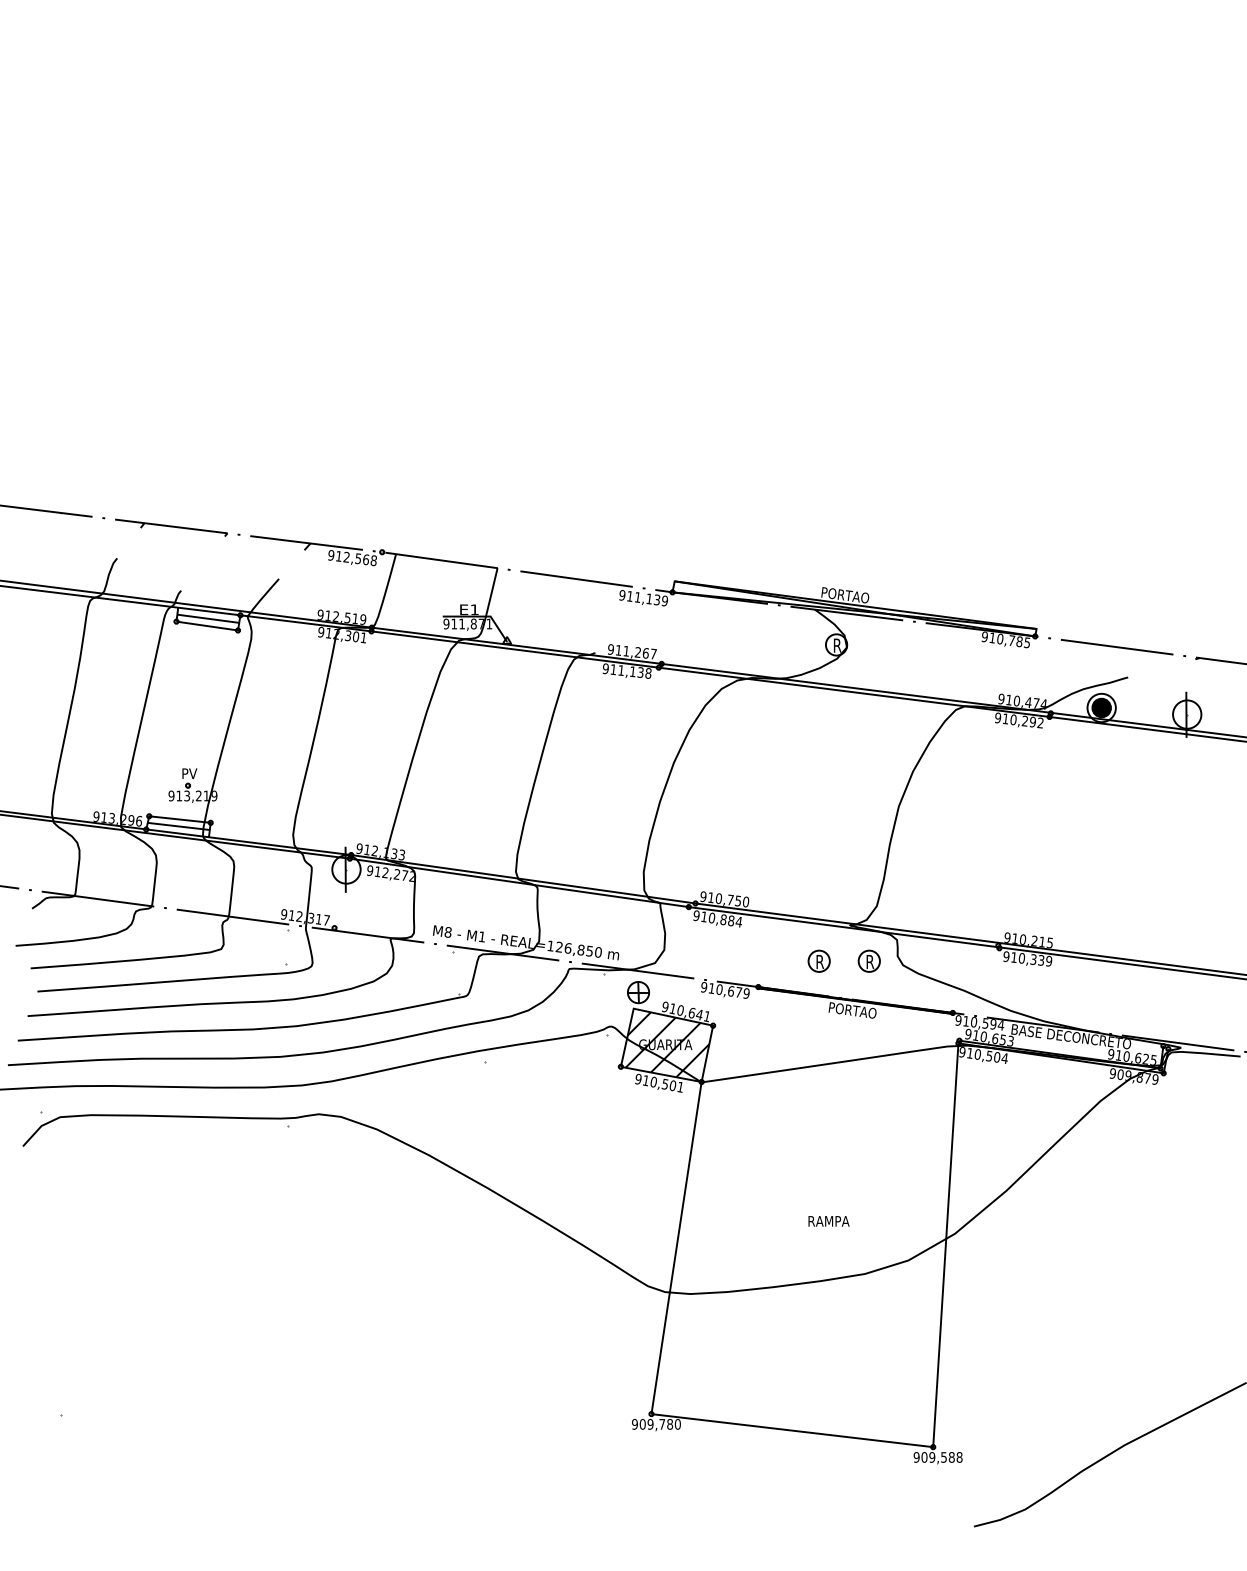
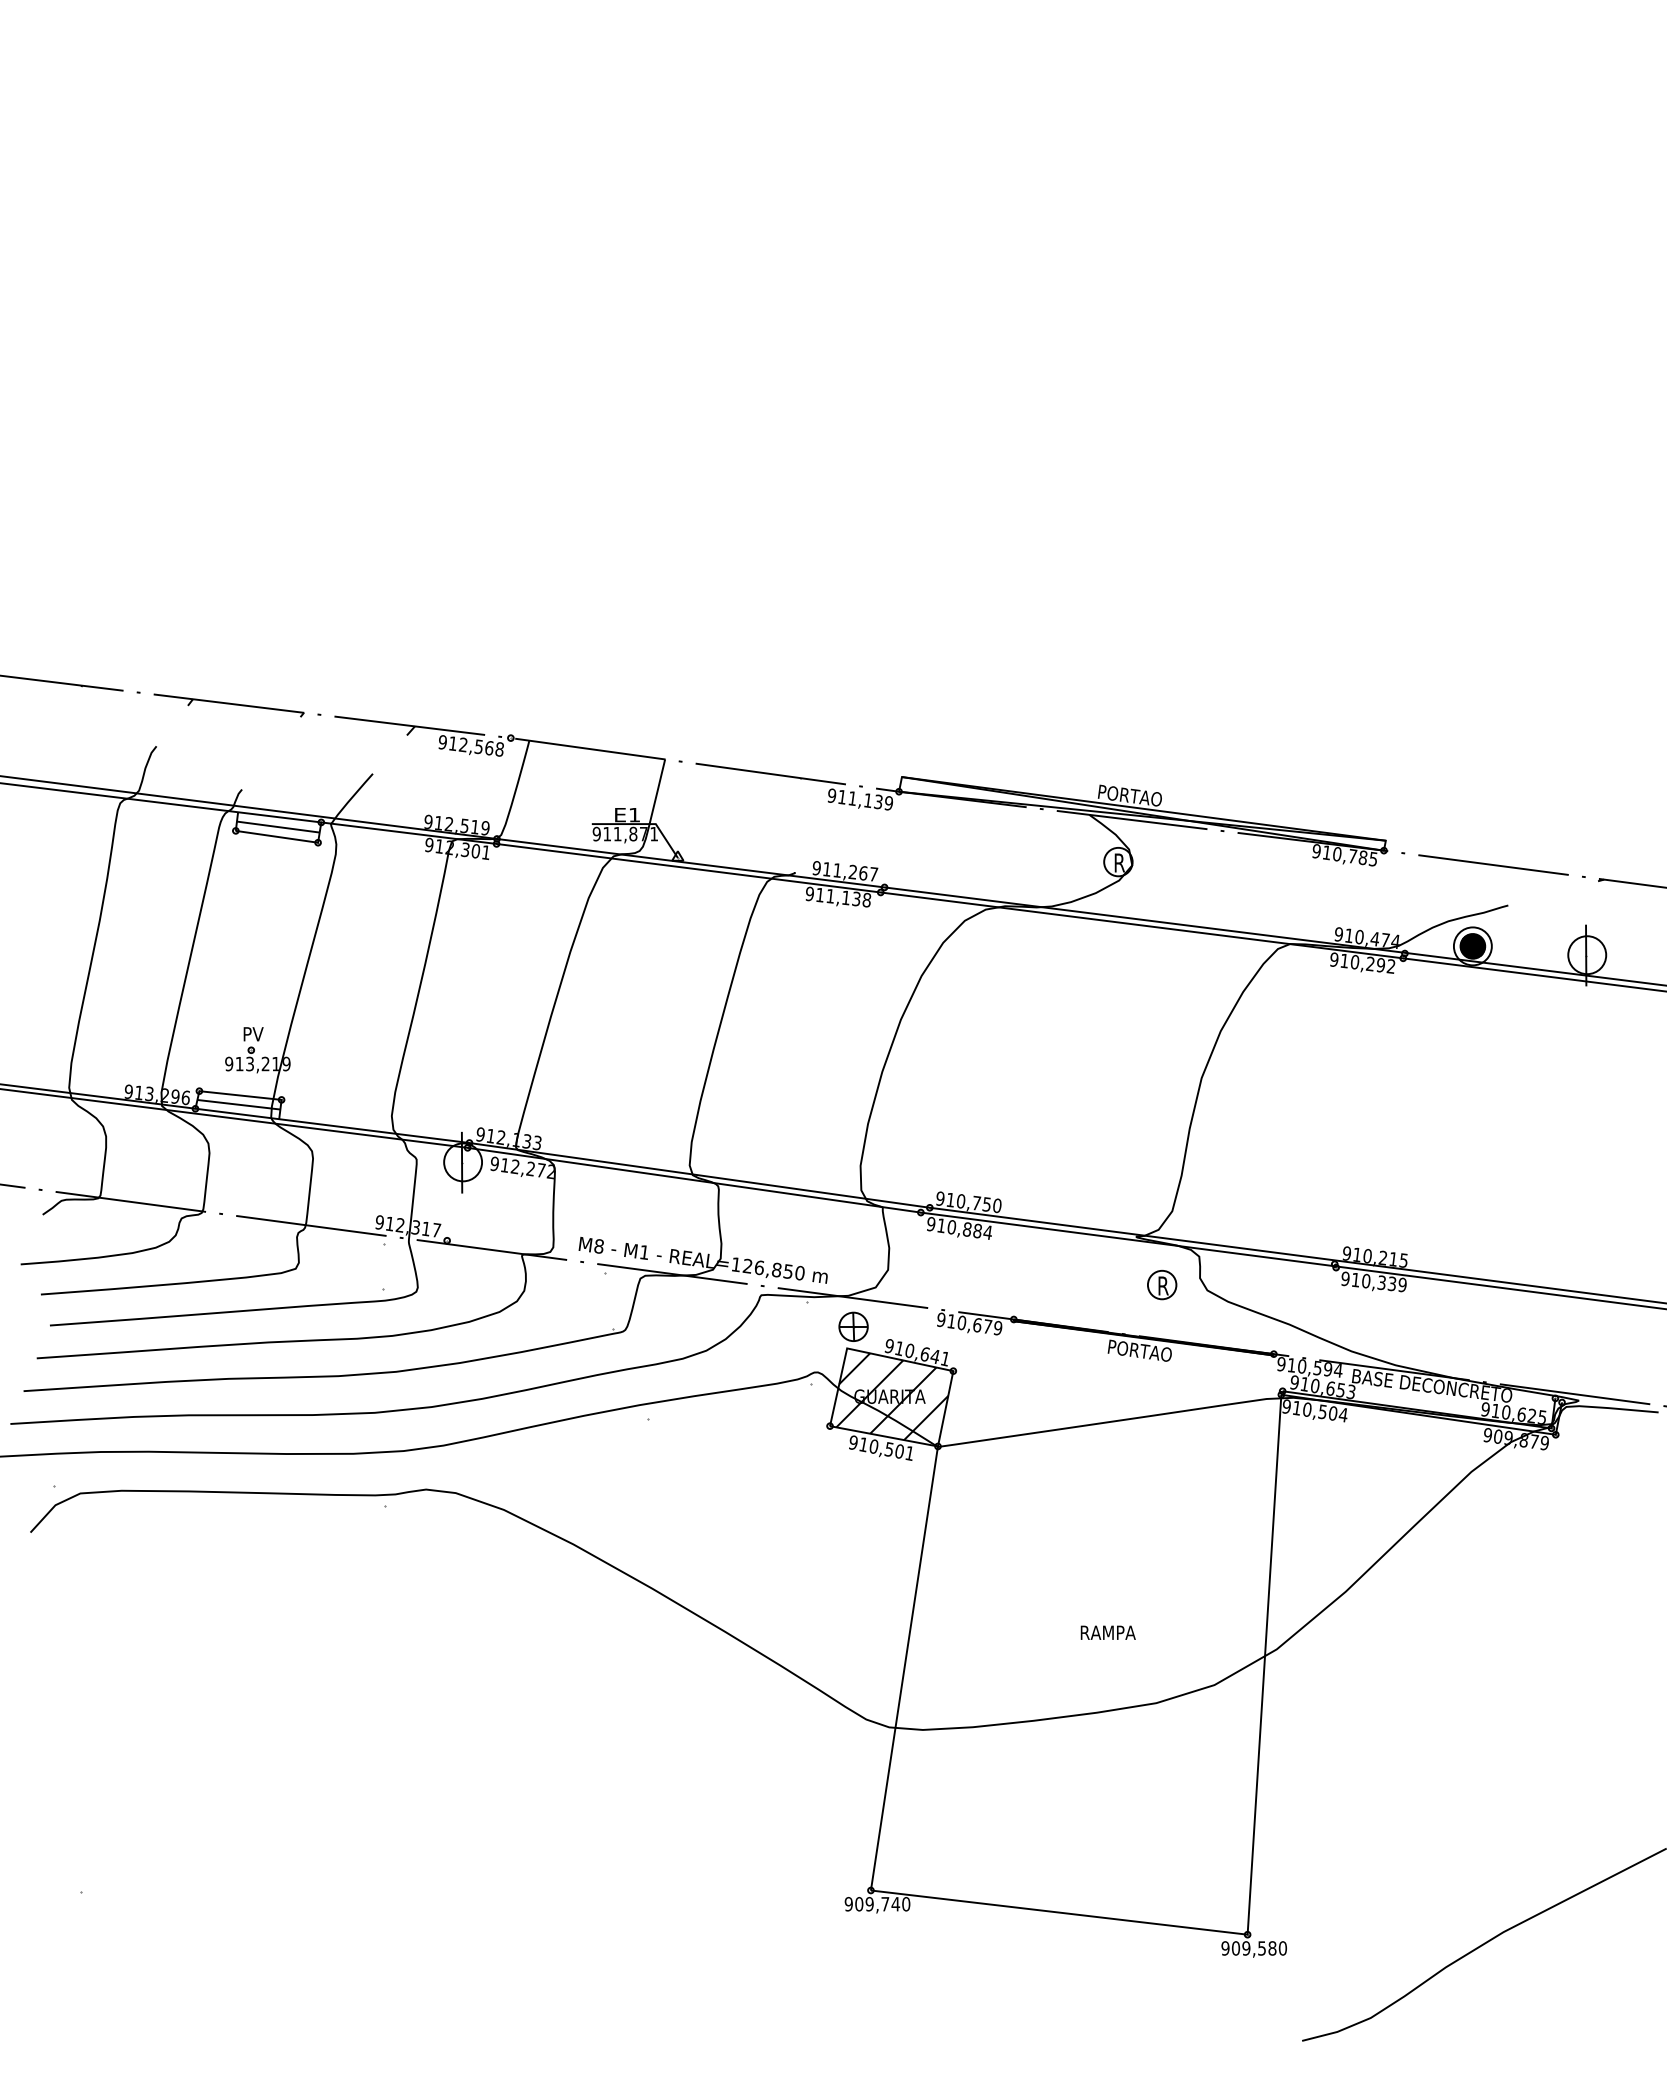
part: (819, 960) -> (1095, 1284), removed
text: (669, 1424) -> (895, 1904), 909,780 -> 909,740
text: (959, 1457) -> (1282, 1948), 909,588 -> 909,580

